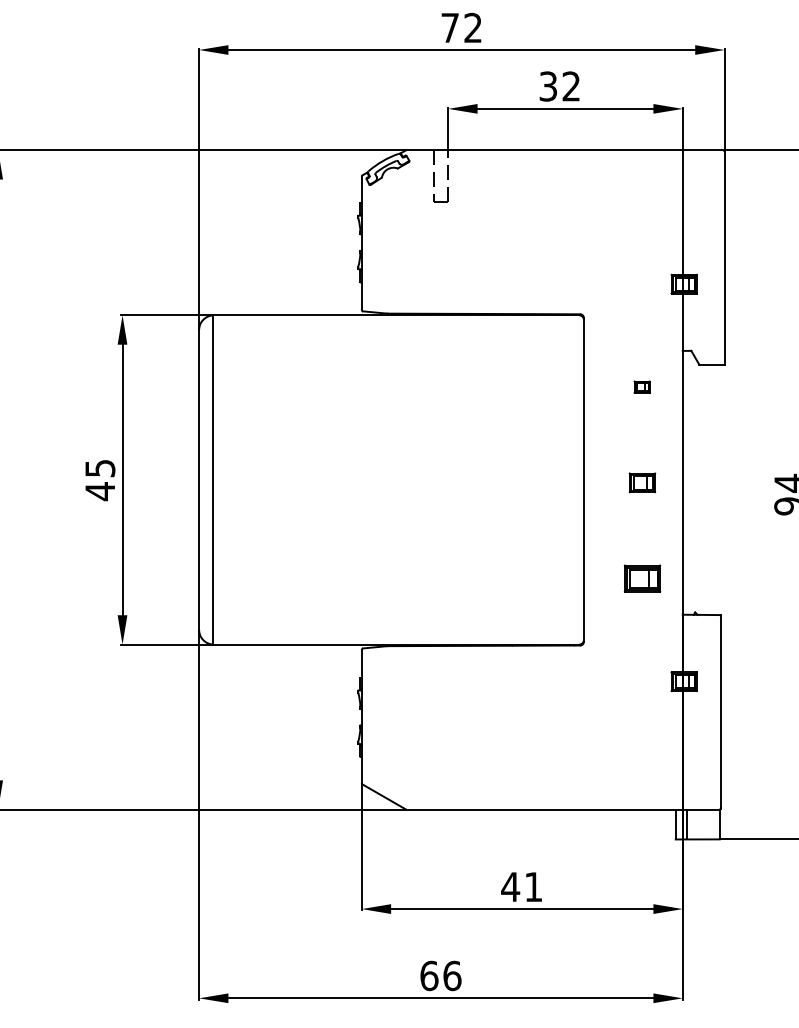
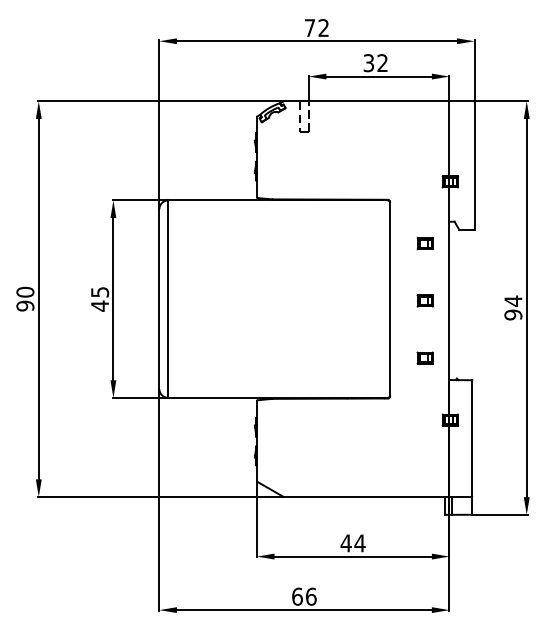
part: (641, 387) -> (424, 243), size x1.67
part: (641, 577) -> (424, 357), size x0.71
text: (532, 887) -> (359, 543), 41 -> 44

